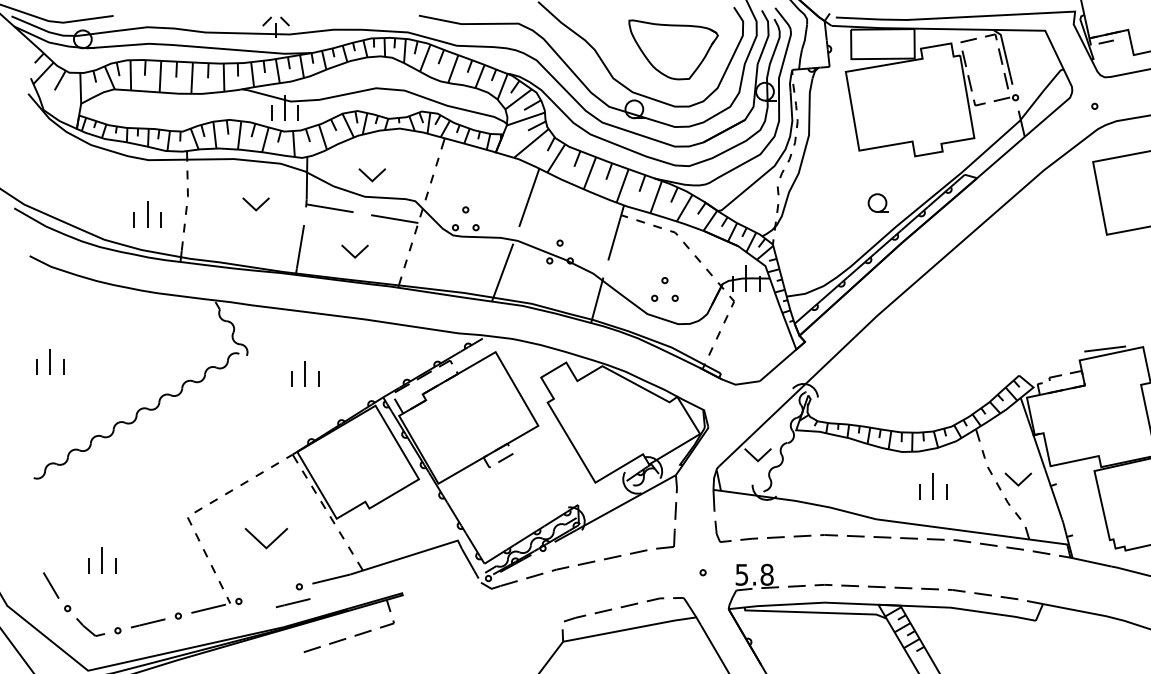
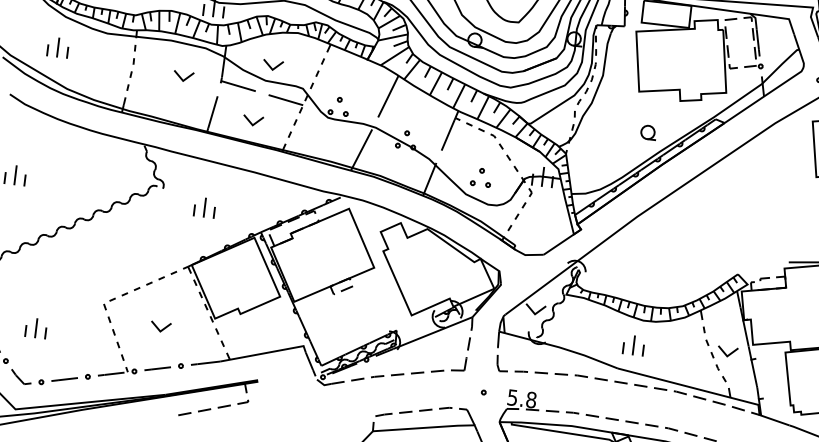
part: (147, 214) -> (57, 47), moved
part: (933, 486) -> (633, 345), moved
part: (266, 538) -> (160, 326), size x0.62
line: (292, 603) -> (157, 368), moved

